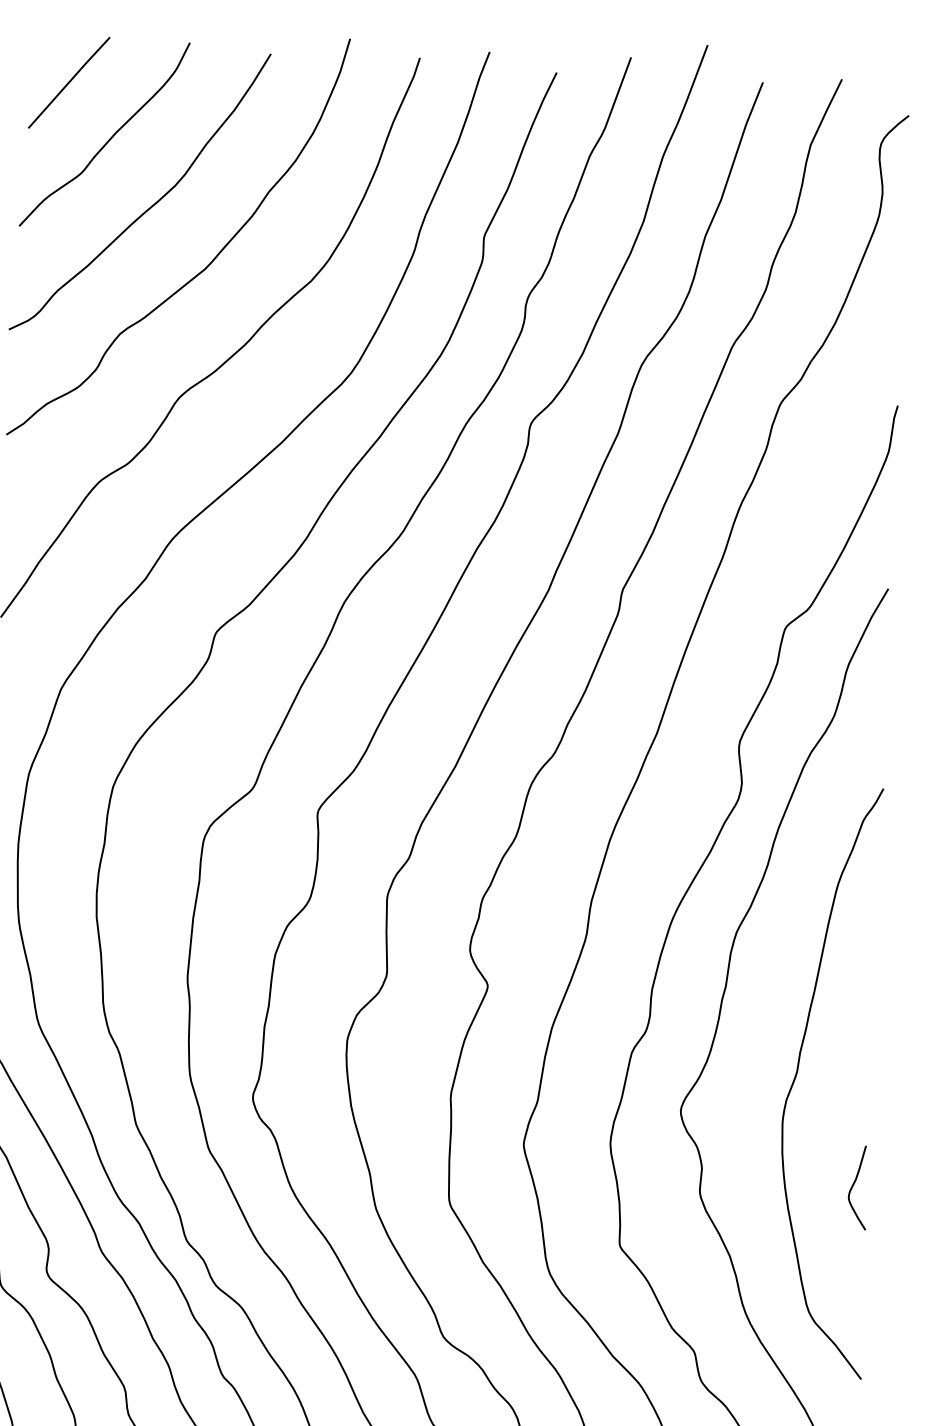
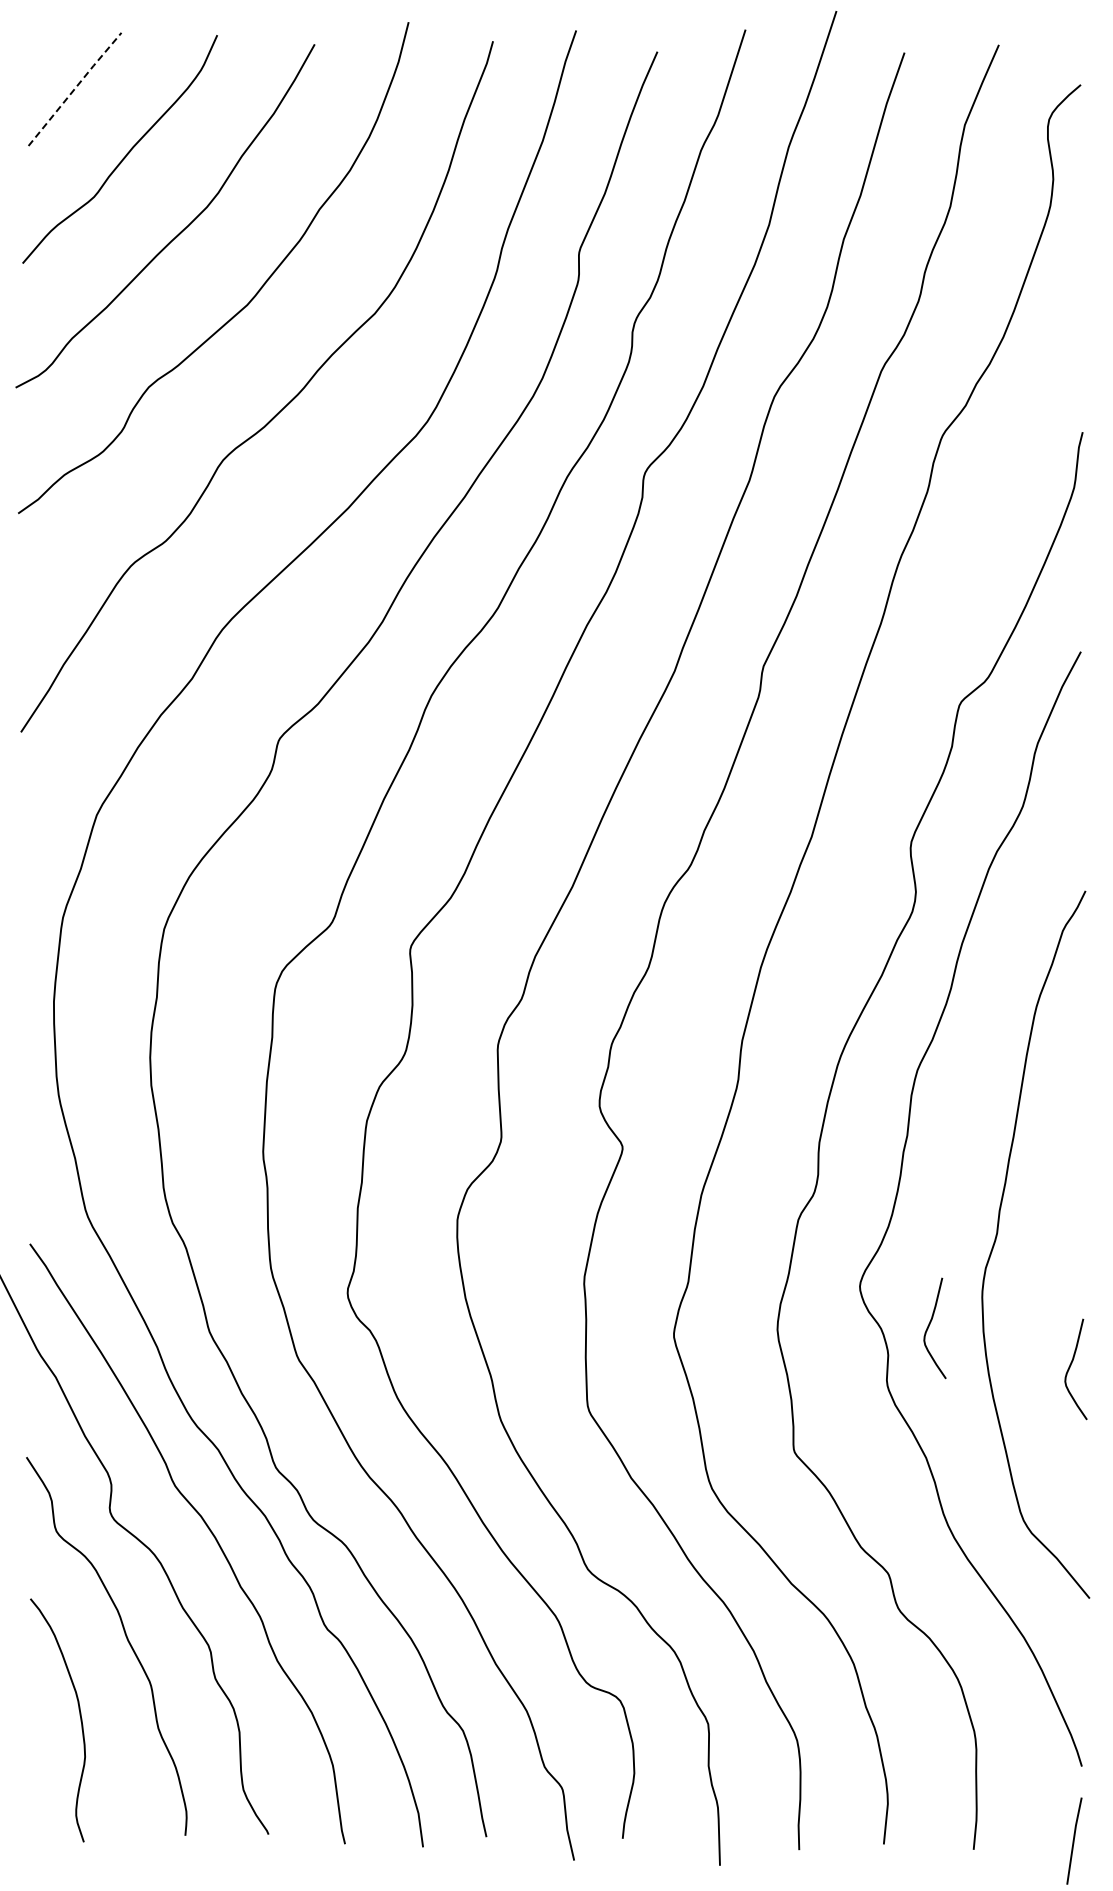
line: (69, 82) -> (75, 88), solid -> dashed
curve: (737, 1146) -> (929, 1326), added

